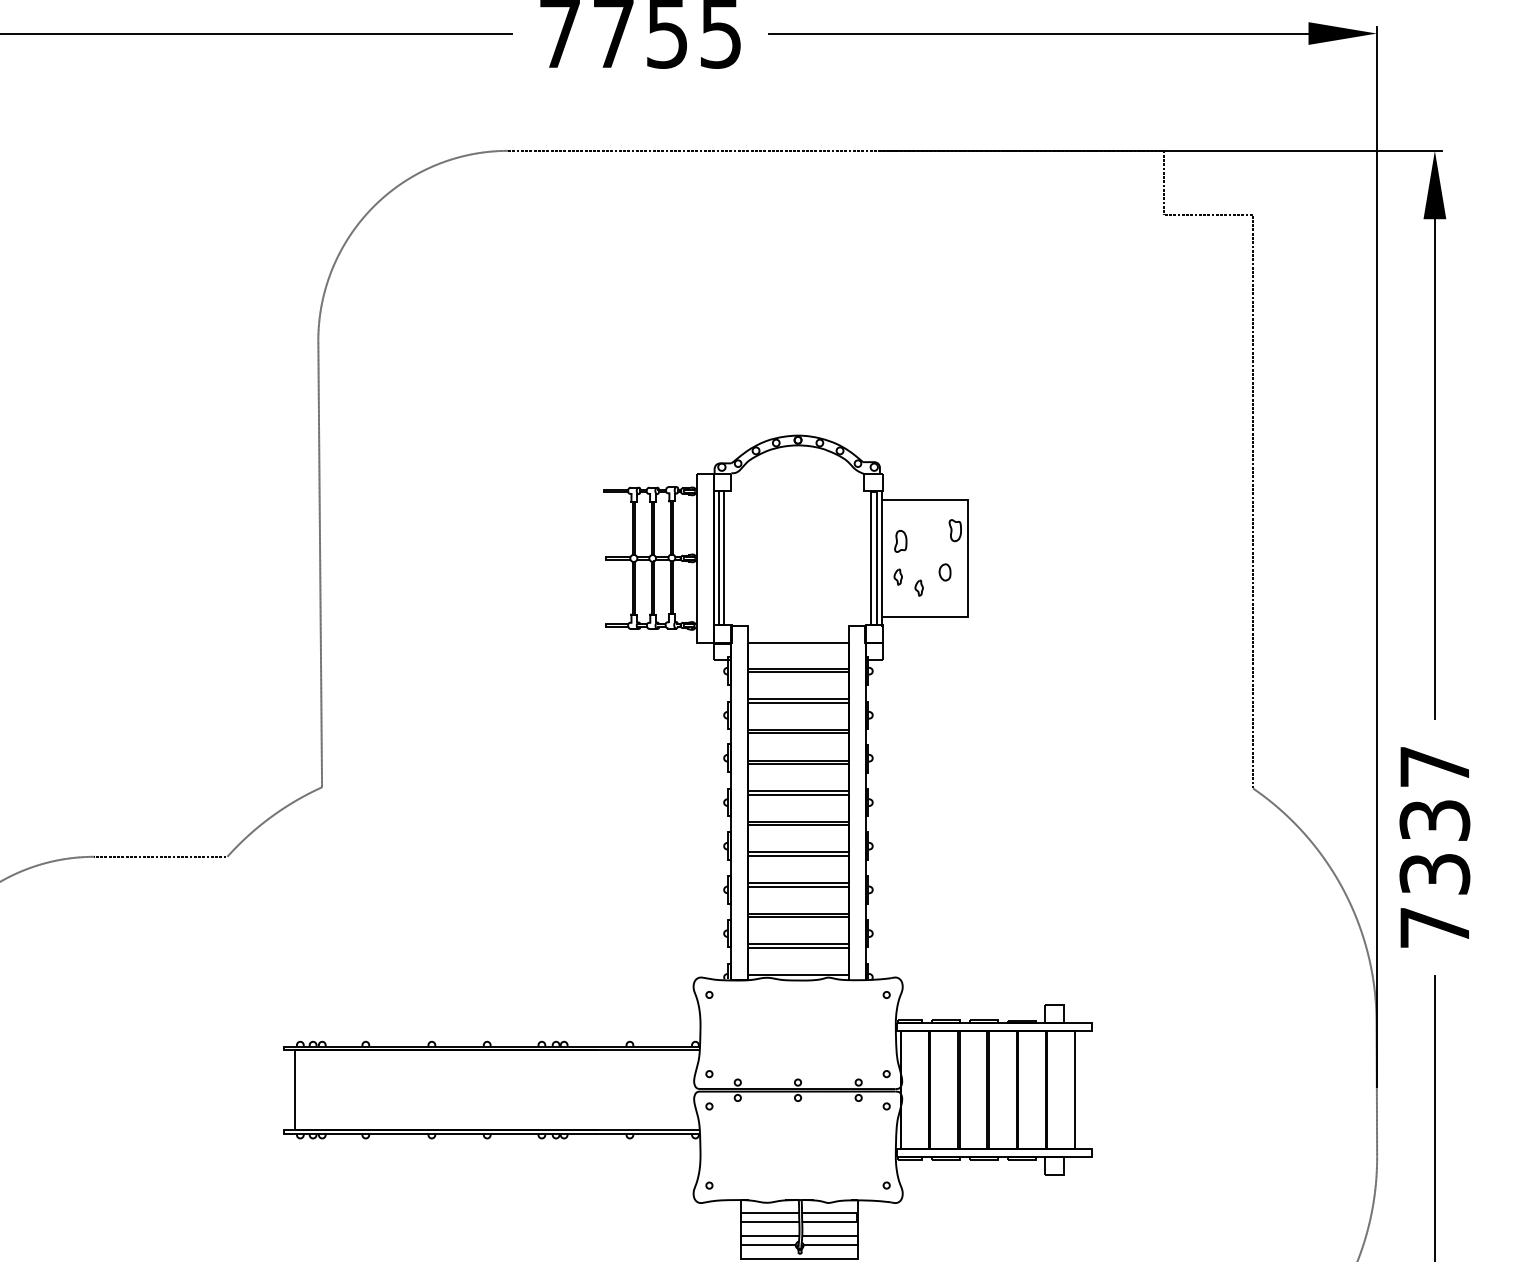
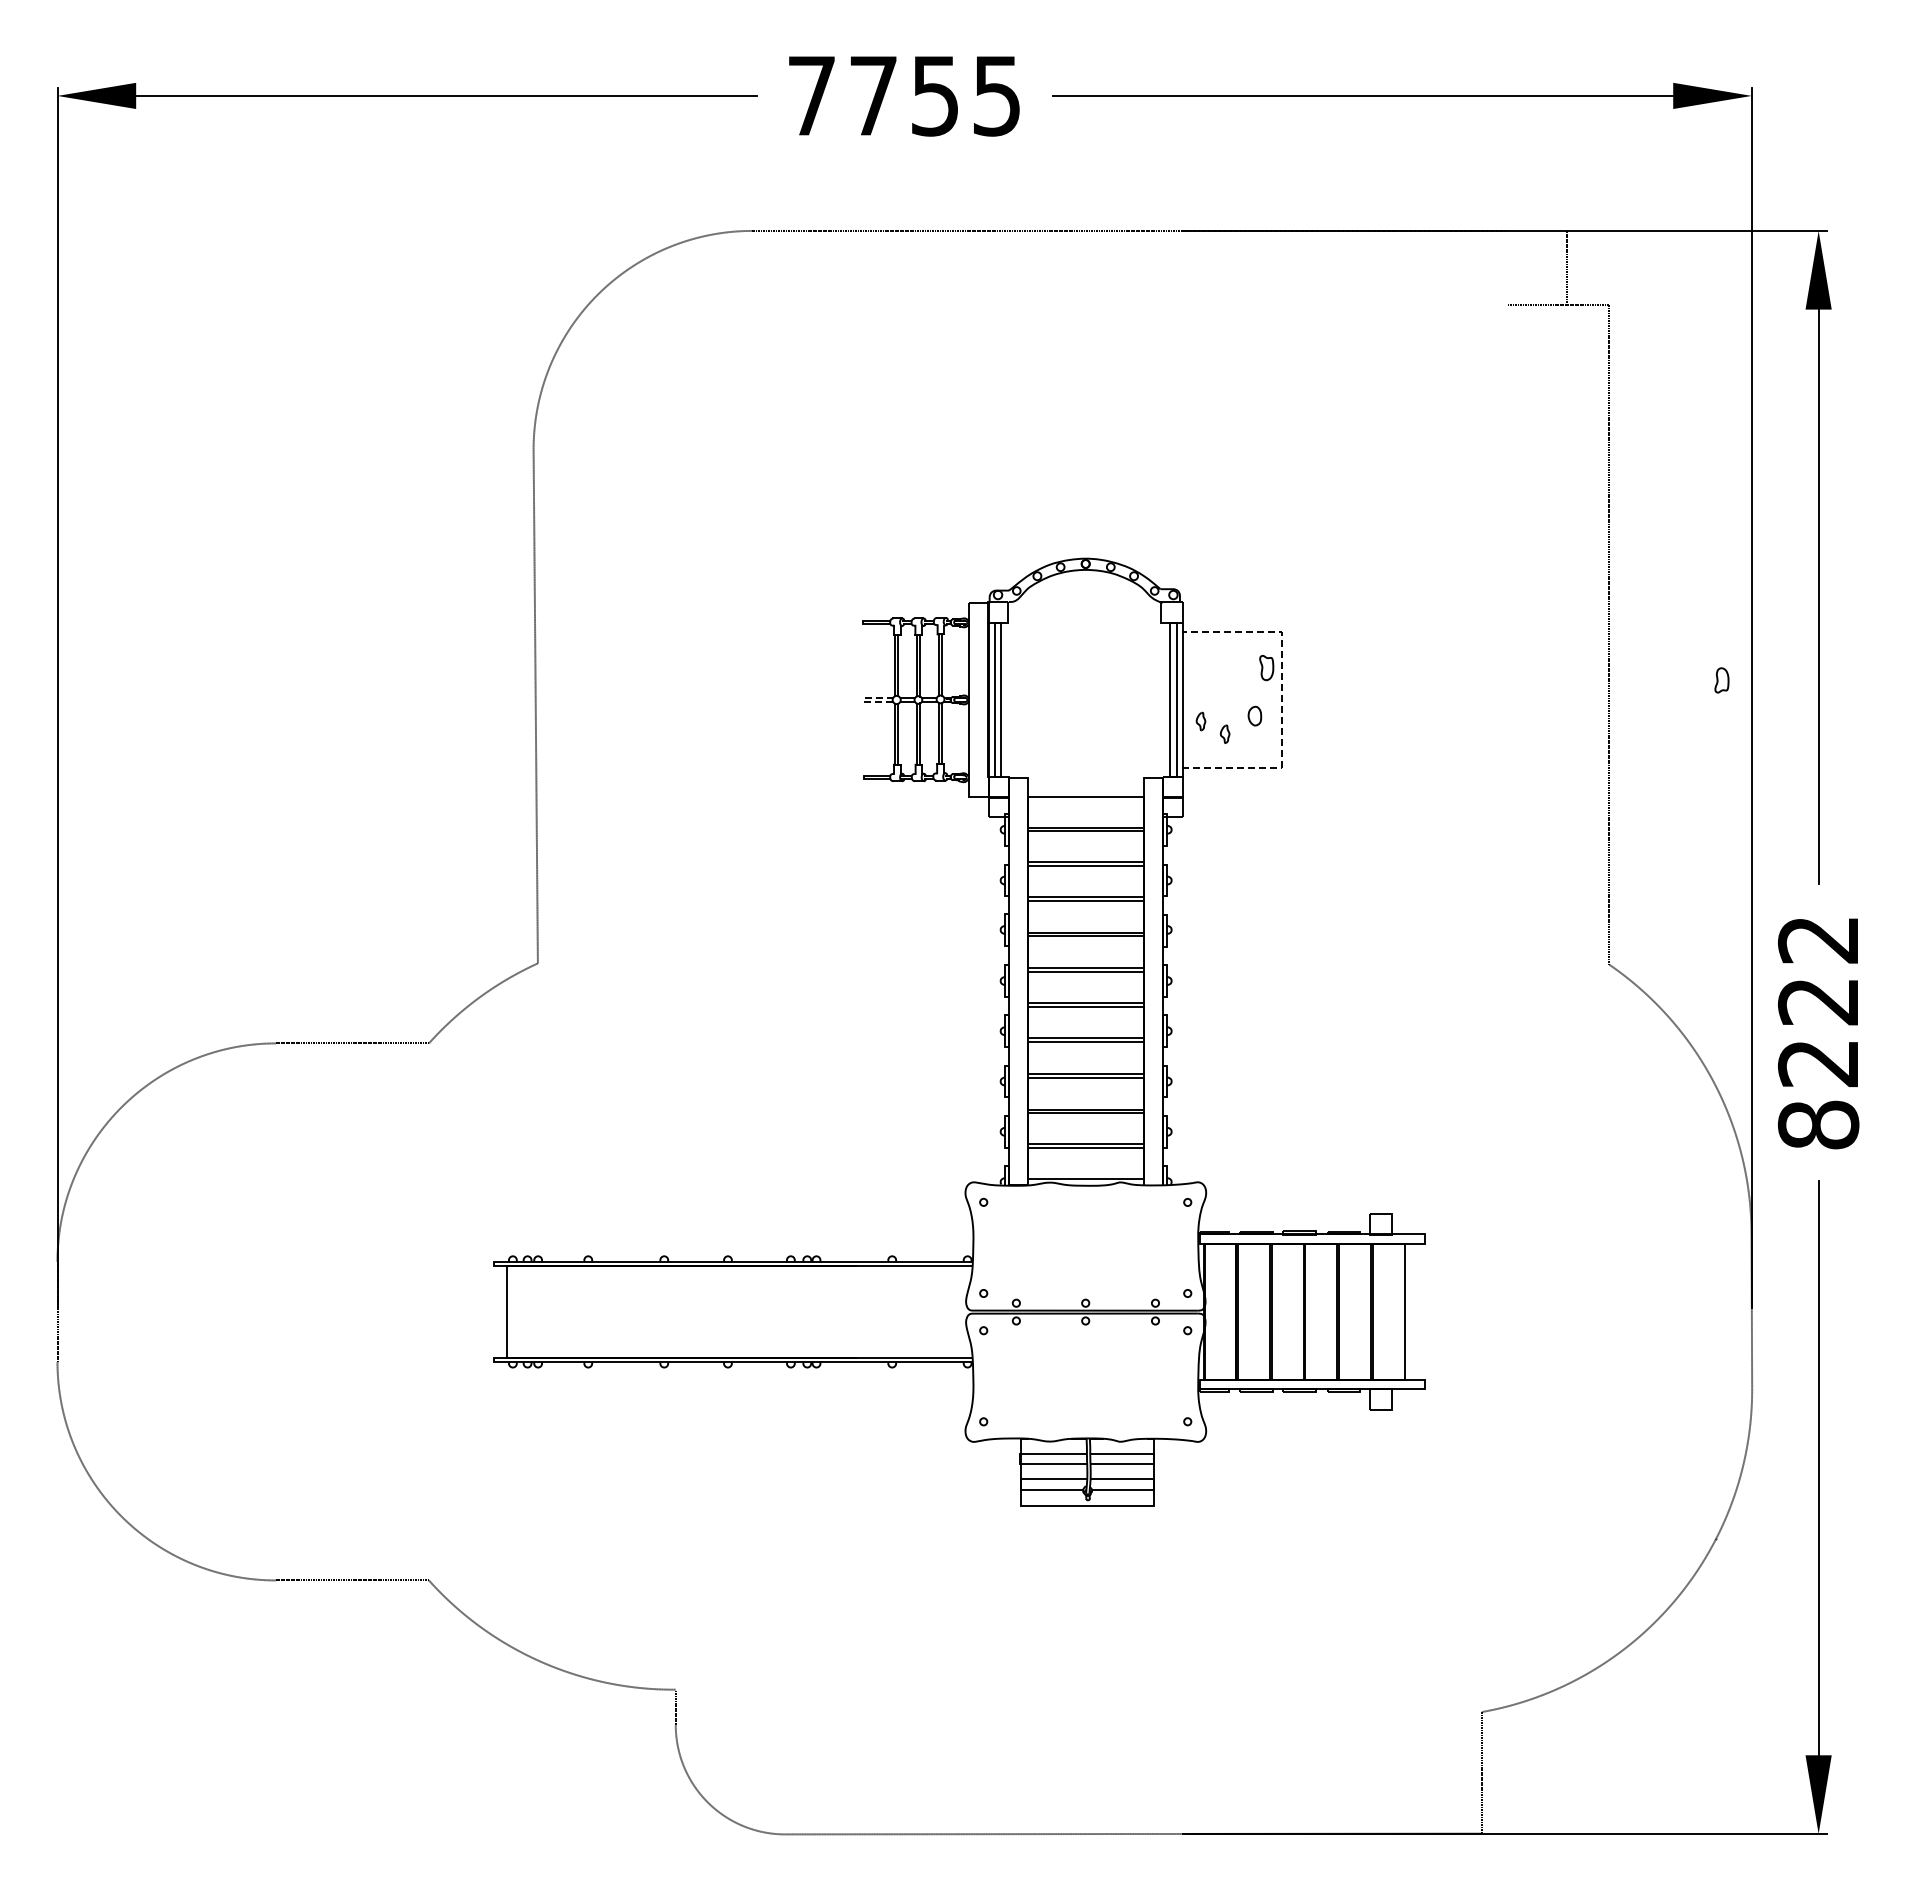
line: (1164, 182) -> (1567, 267), moved
part: (900, 541) -> (1721, 680), moved
line: (605, 558) -> (864, 700), solid -> dashed
line: (968, 558) -> (1281, 700), solid -> dashed
text: (1434, 848) -> (1818, 1033), 7337 -> 8222

